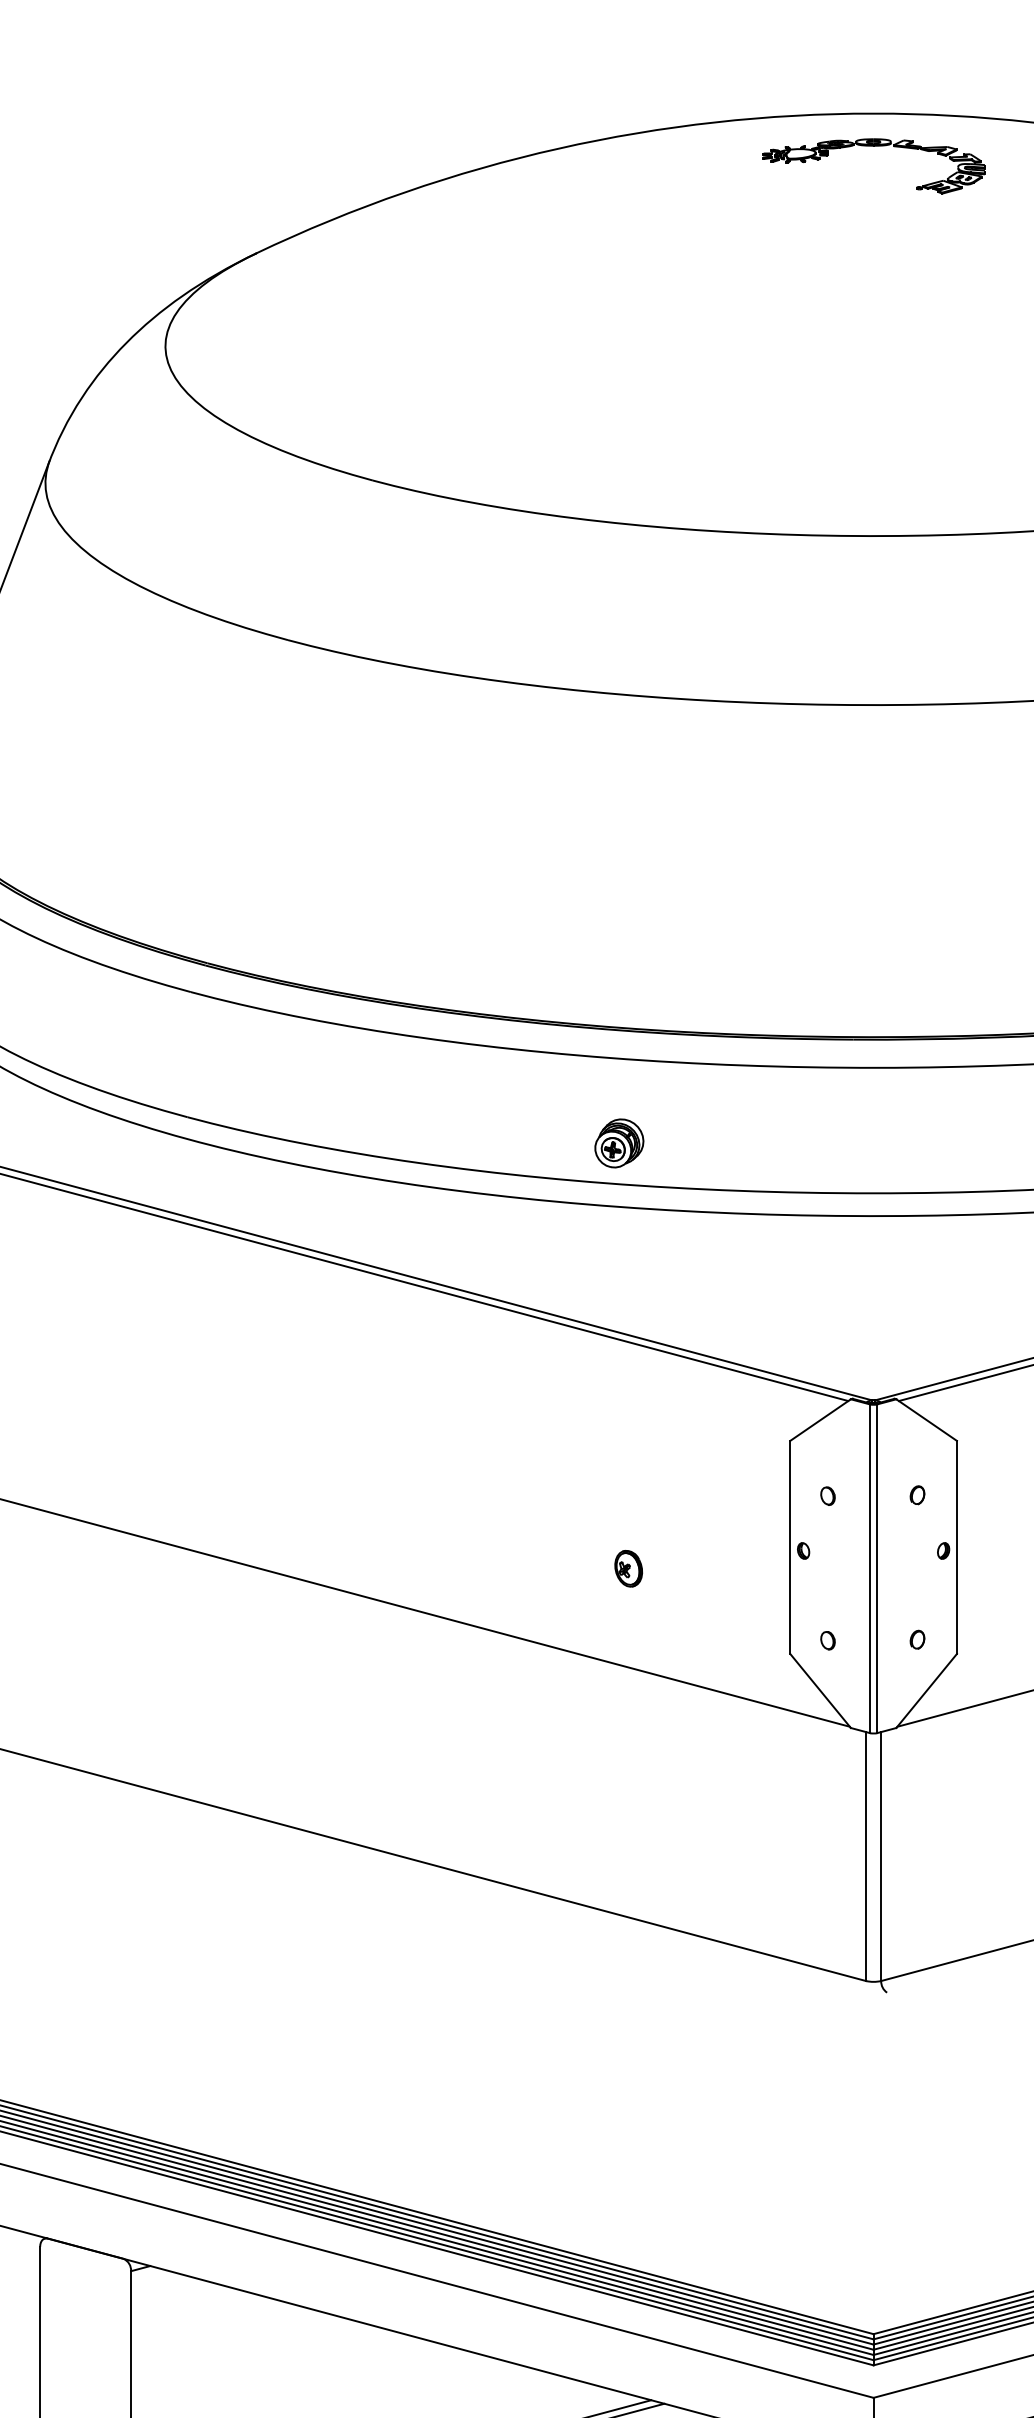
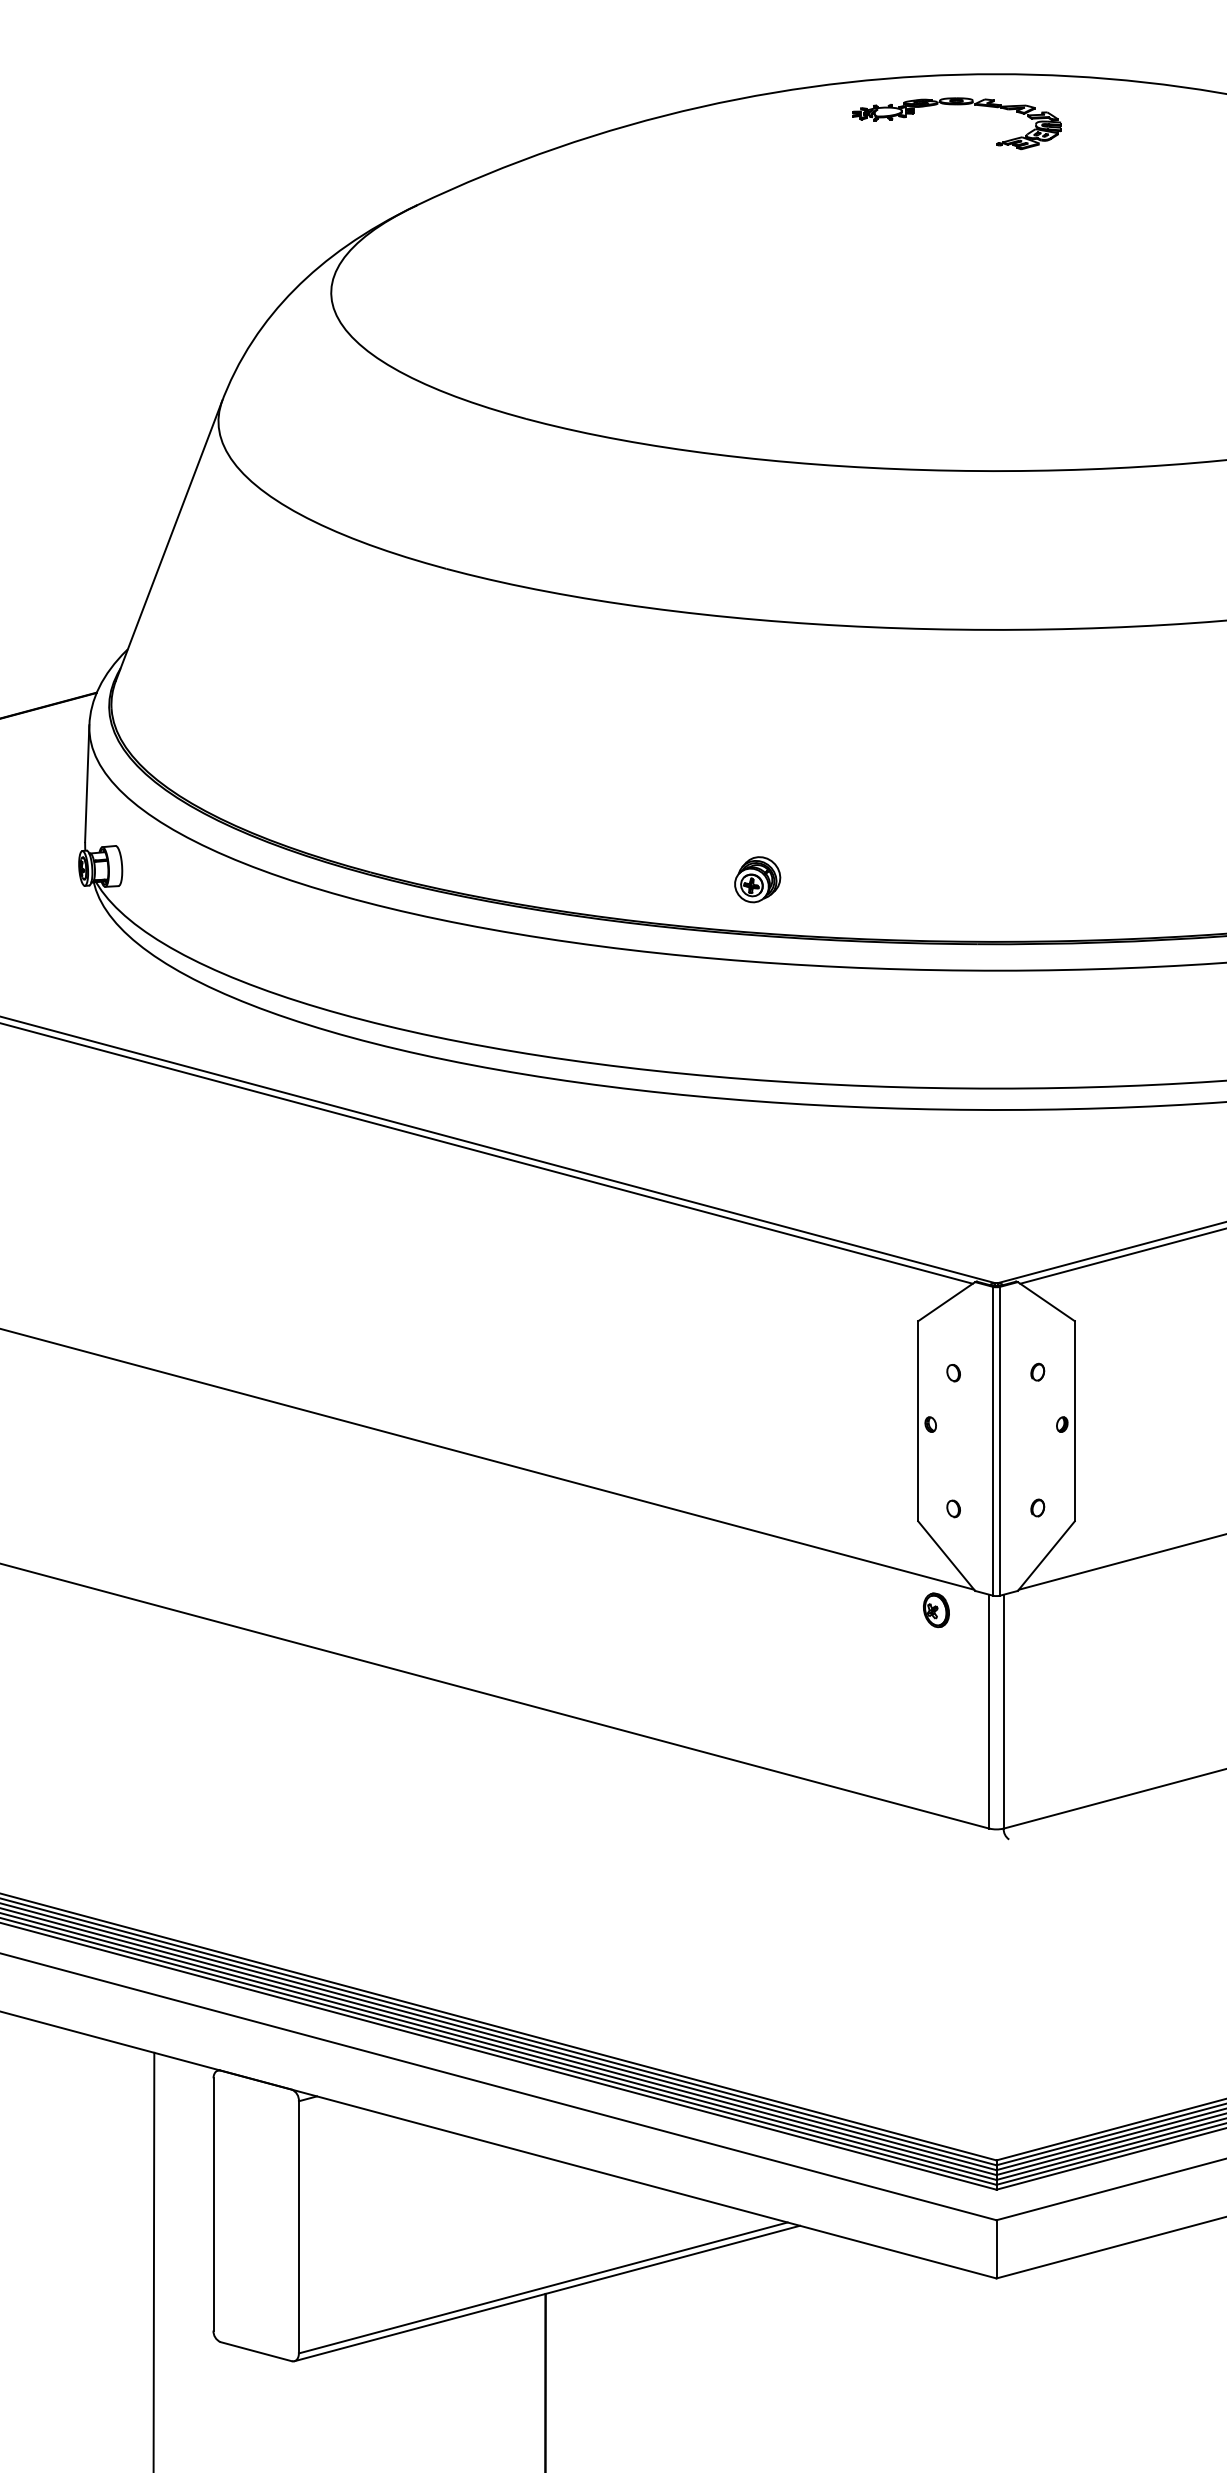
part: (873, 146) -> (956, 105), moved
part: (619, 1143) -> (757, 879), moved
part: (628, 1568) -> (936, 1610), moved

